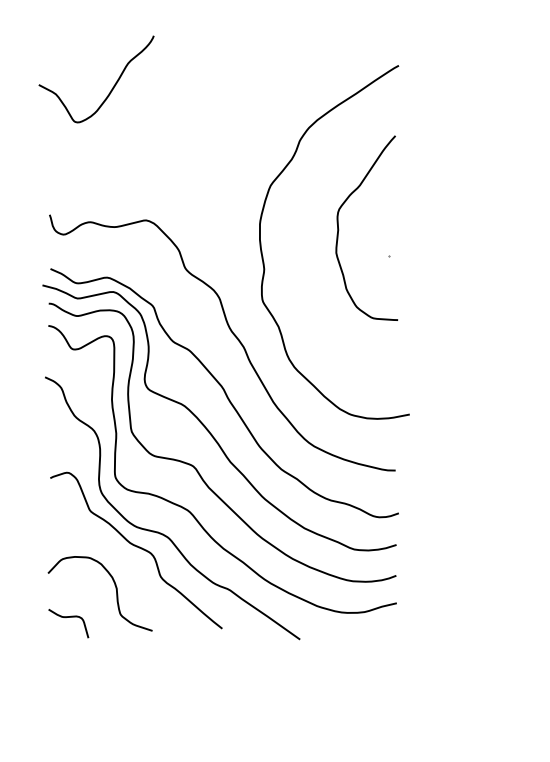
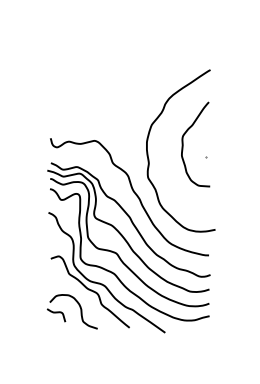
curve: (108, 90) -> (77, 81), removed
curve: (69, 619) -> (56, 313), moved

